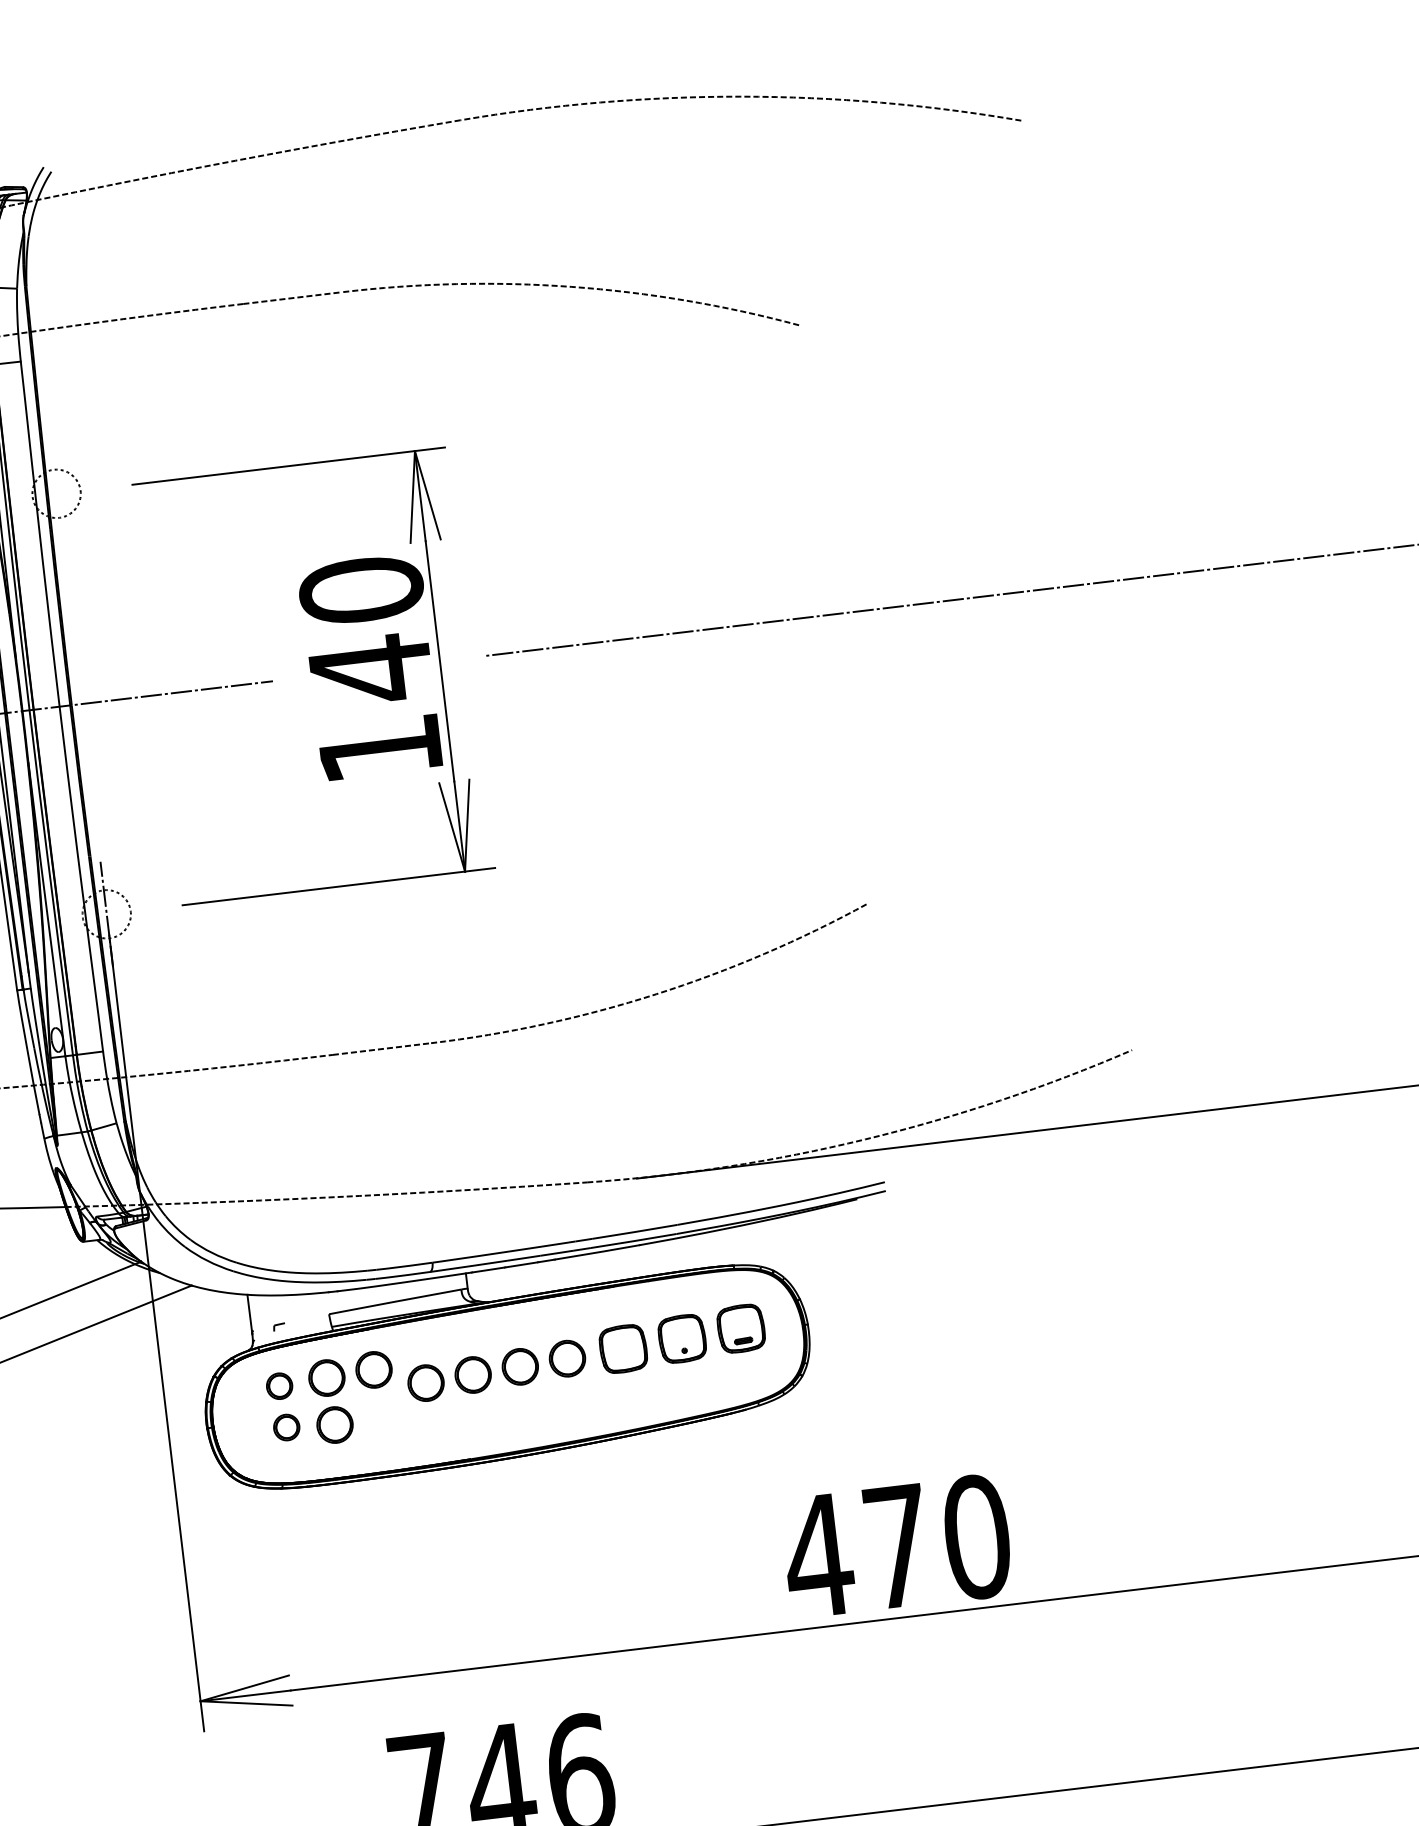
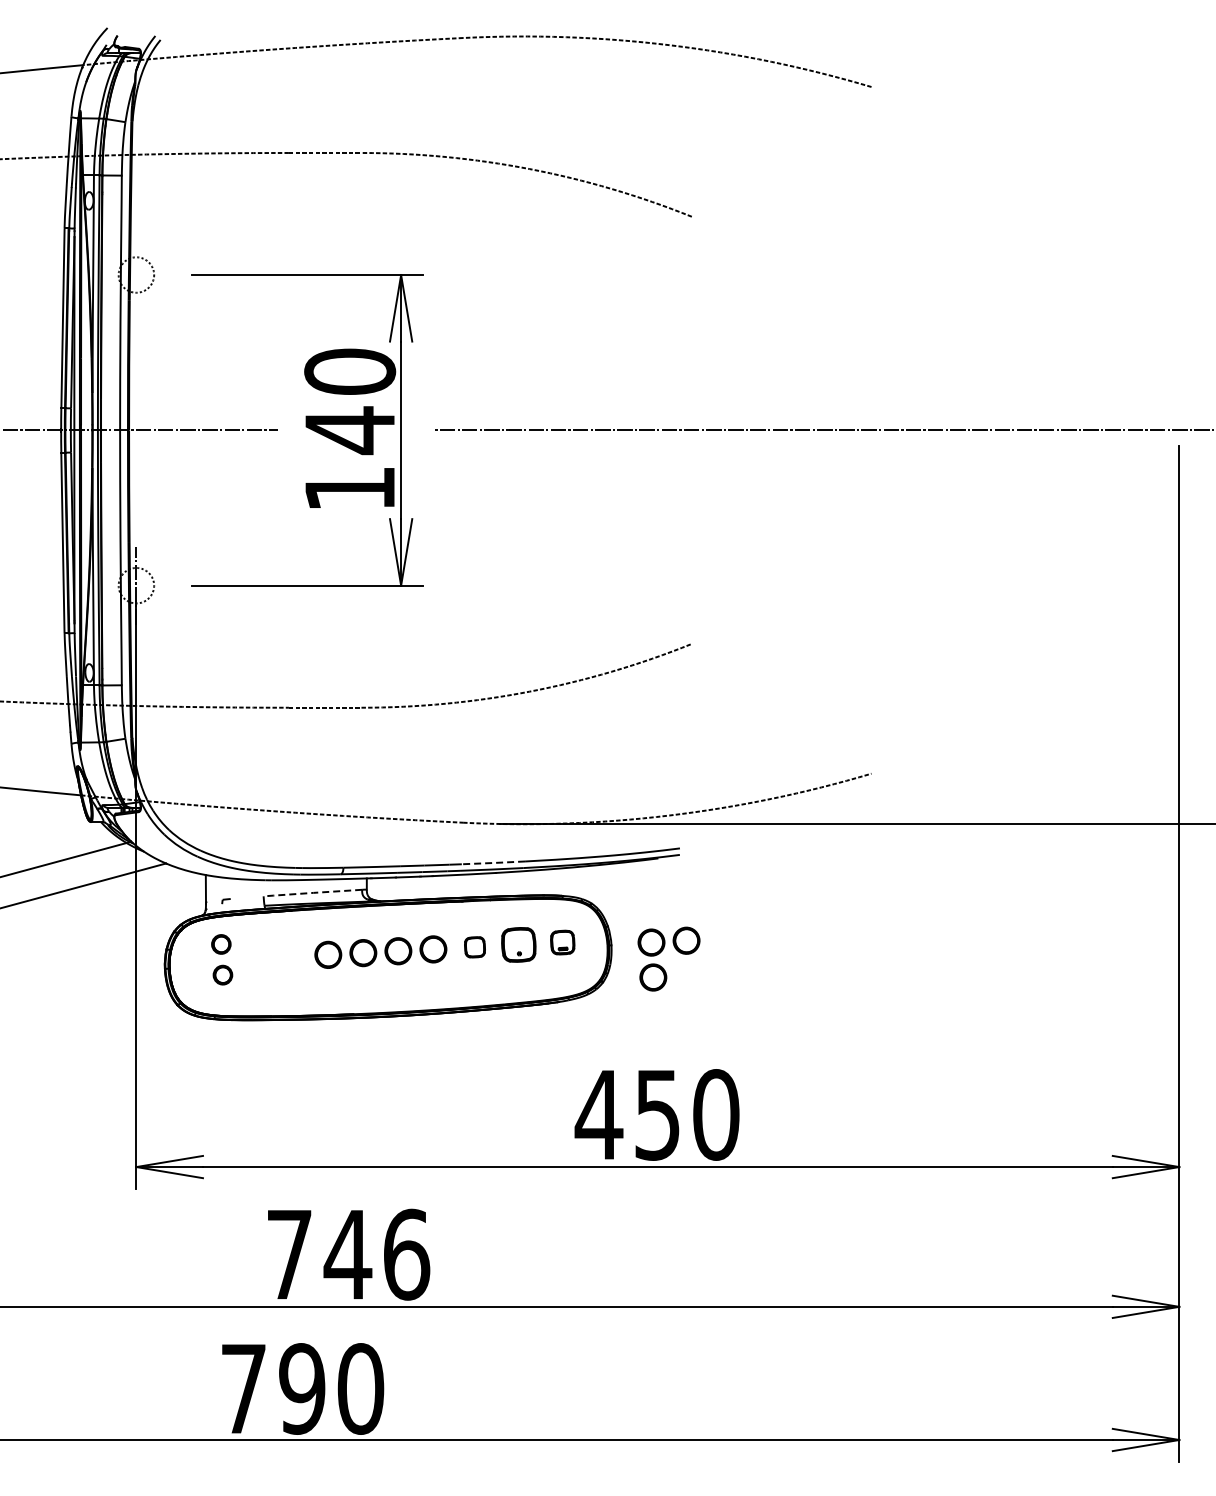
line: (634, 1232) -> (493, 863), solid -> dashed
line: (394, 1301) -> (312, 892), solid -> dashed
part: (741, 1328) -> (562, 942), size x0.7
part: (622, 1349) -> (474, 947), size x0.6
part: (343, 1388) -> (662, 951), moved
text: (897, 1547) -> (657, 1115), 470 -> 450

